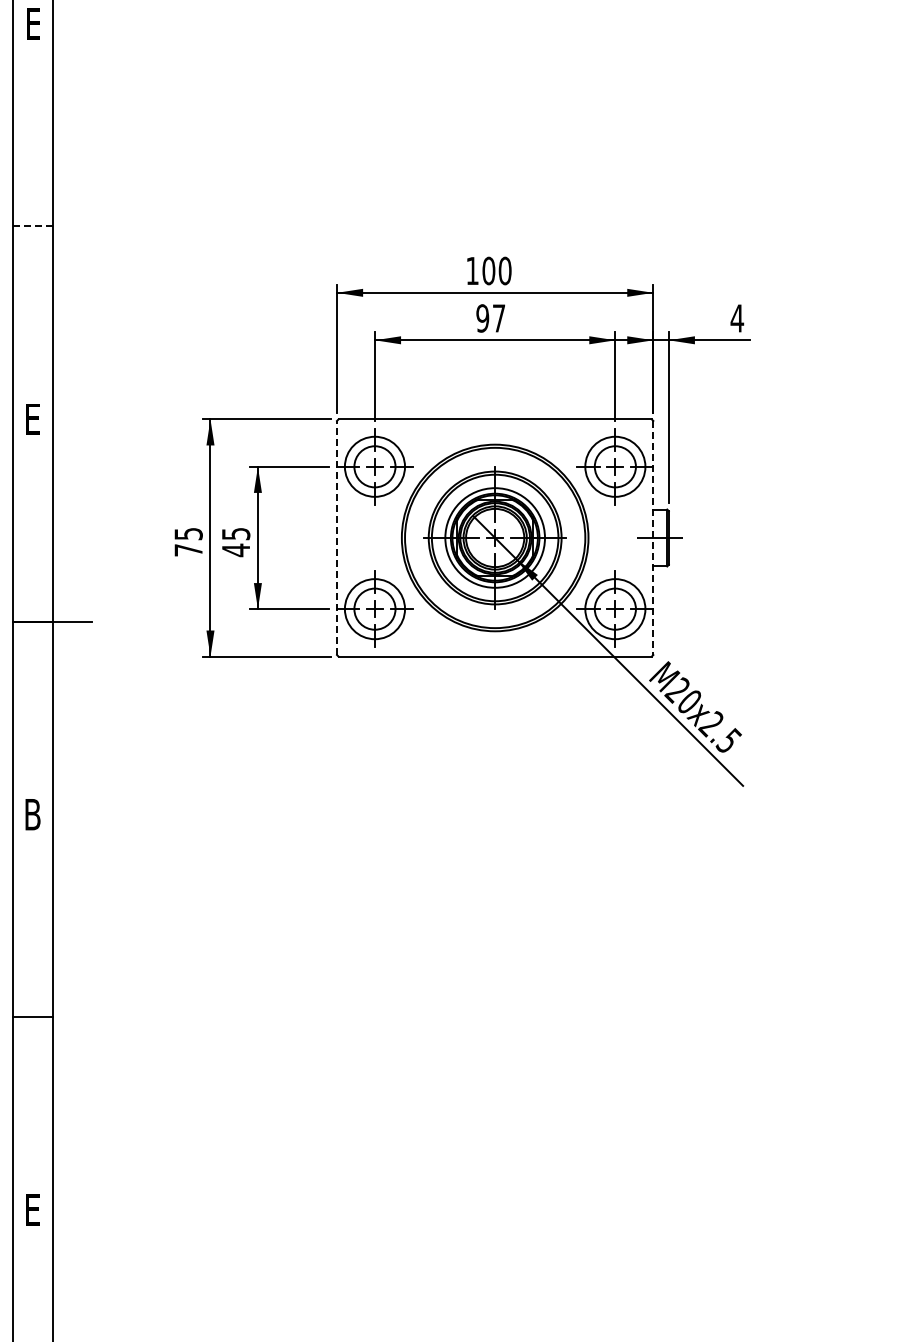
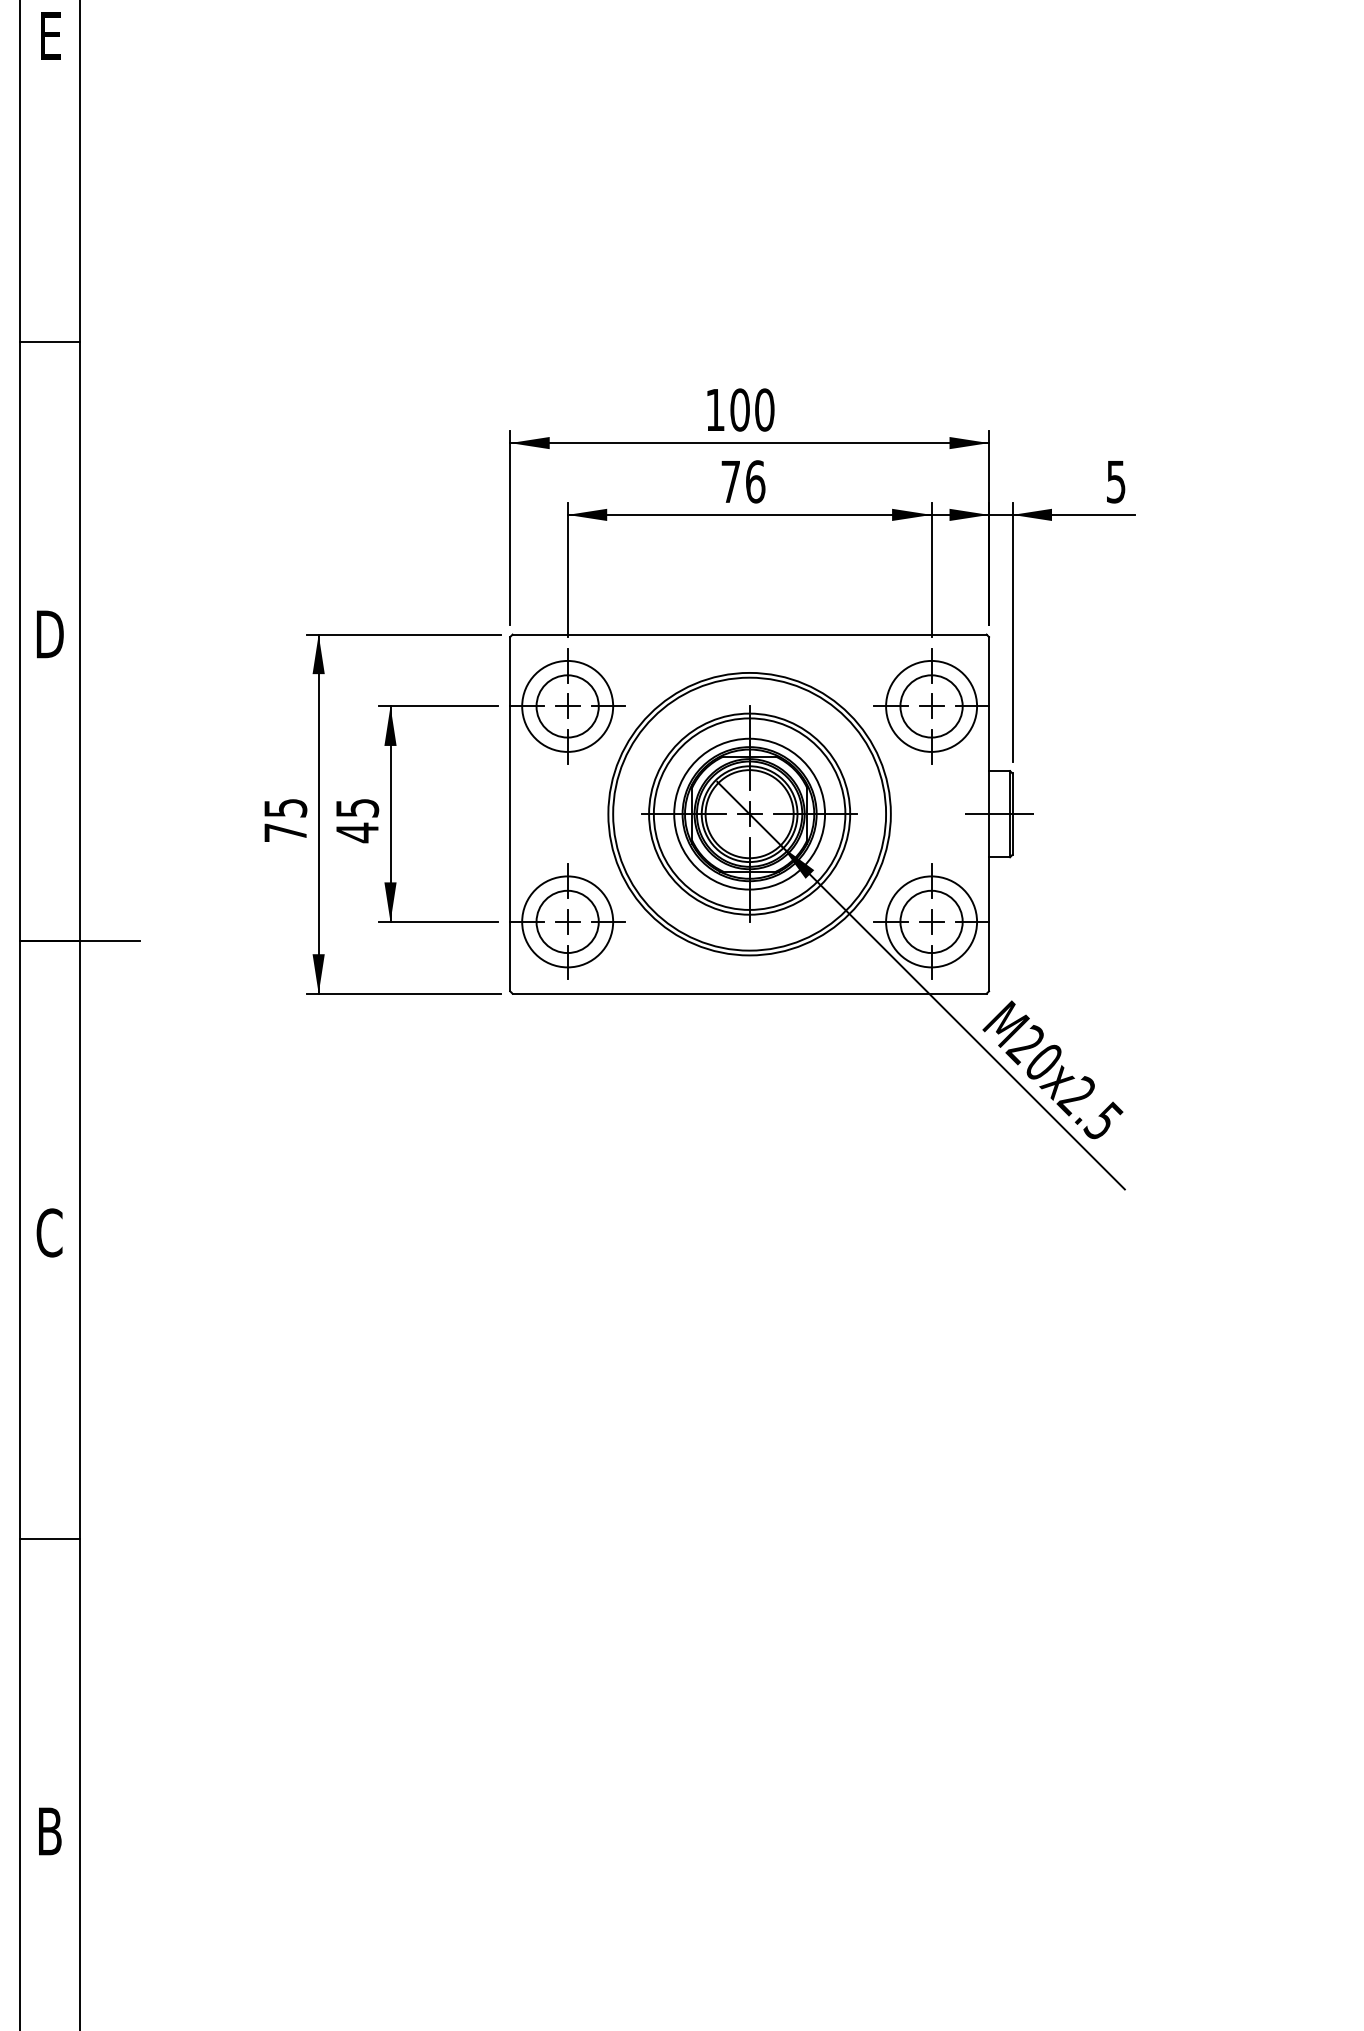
line: (33, 226) -> (50, 342), dashed -> solid
text: (490, 318) -> (742, 481), 97 -> 76
text: (737, 318) -> (1116, 481), 4 -> 5
text: (33, 418) -> (50, 633), E -> D
line: (337, 537) -> (510, 813), dashed -> solid
line: (653, 538) -> (989, 814), dashed -> solid
text: (32, 814) -> (49, 1232), B -> C
text: (32, 1209) -> (49, 1830), E -> B

